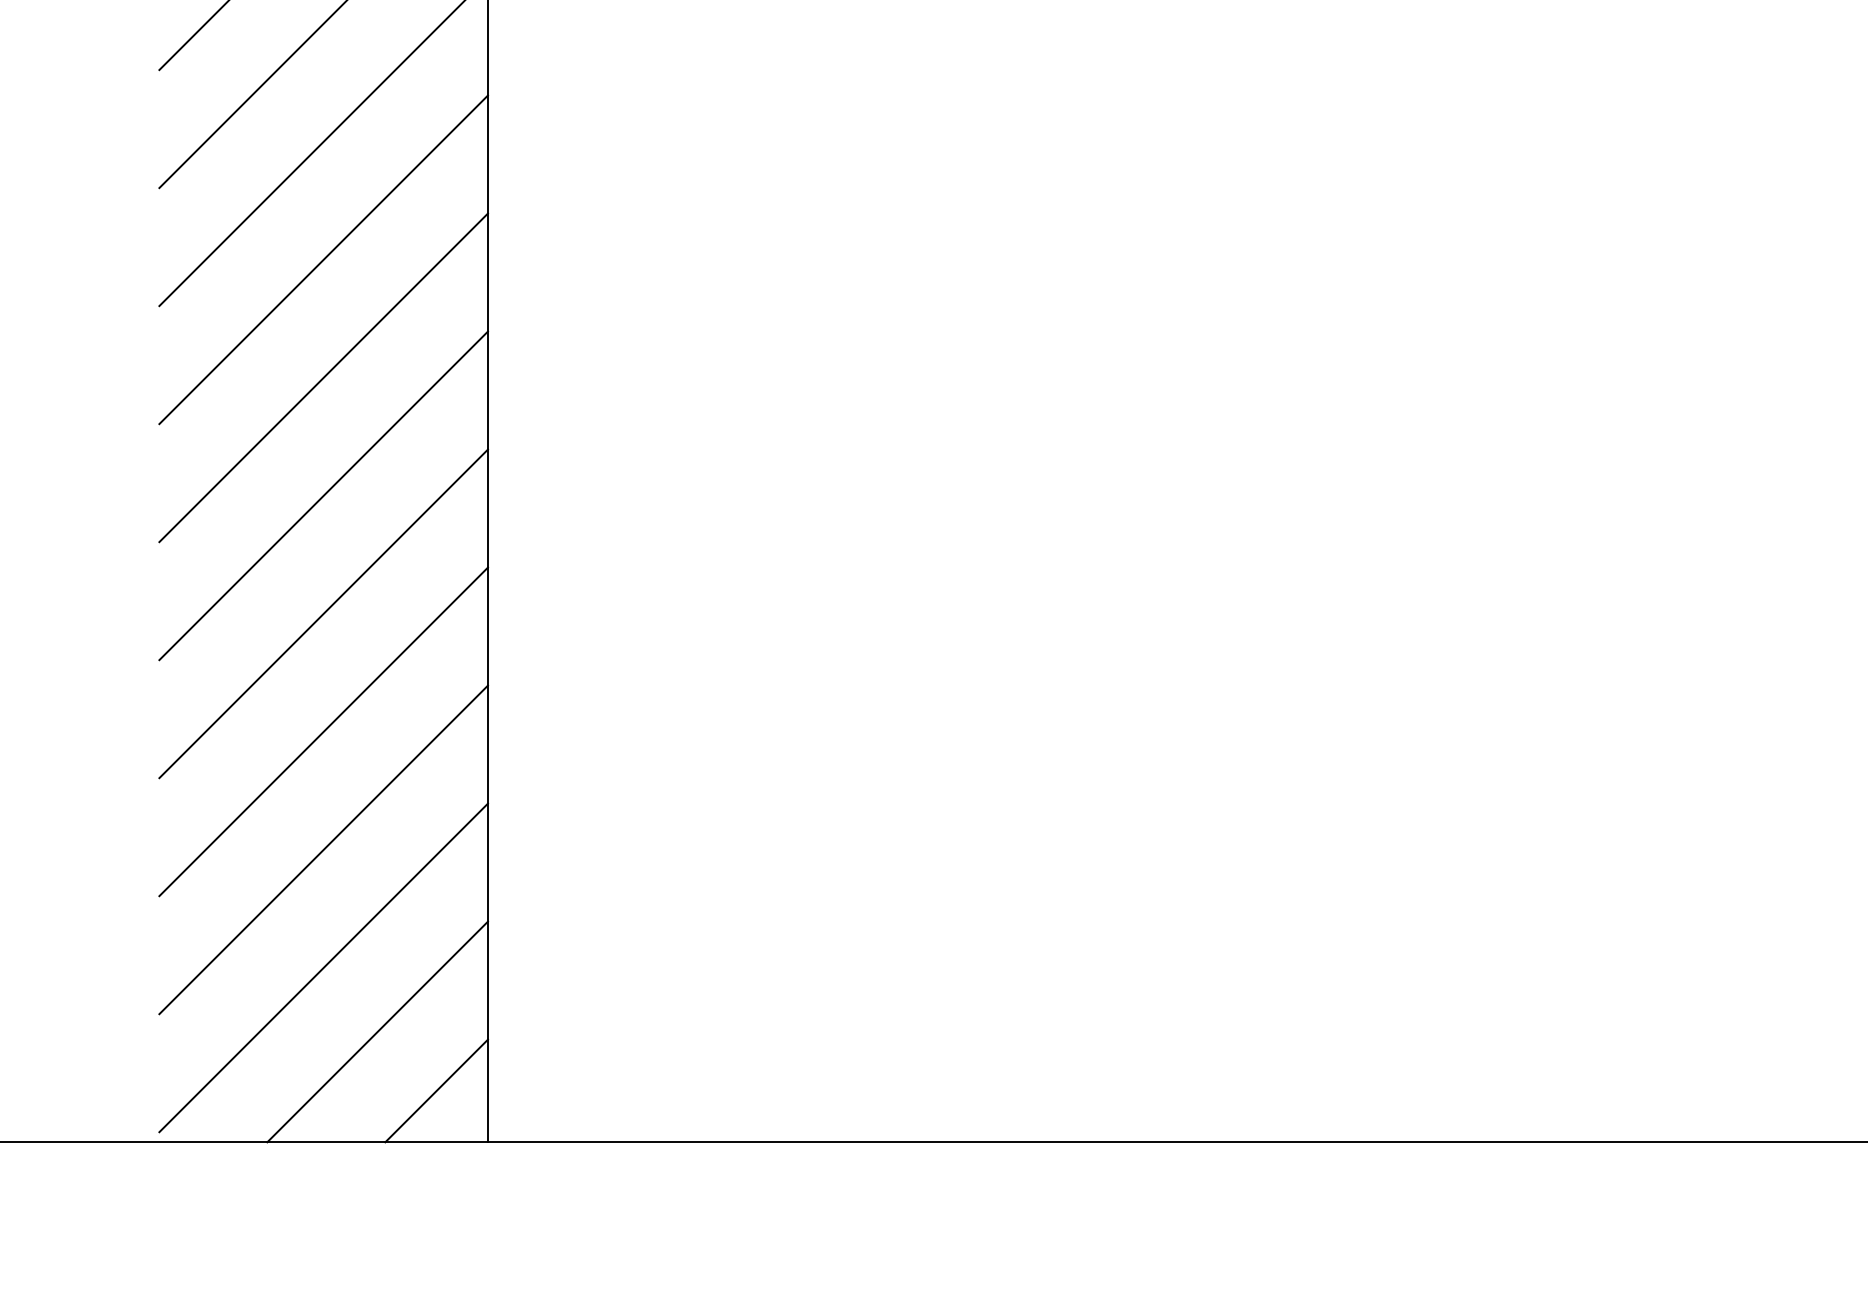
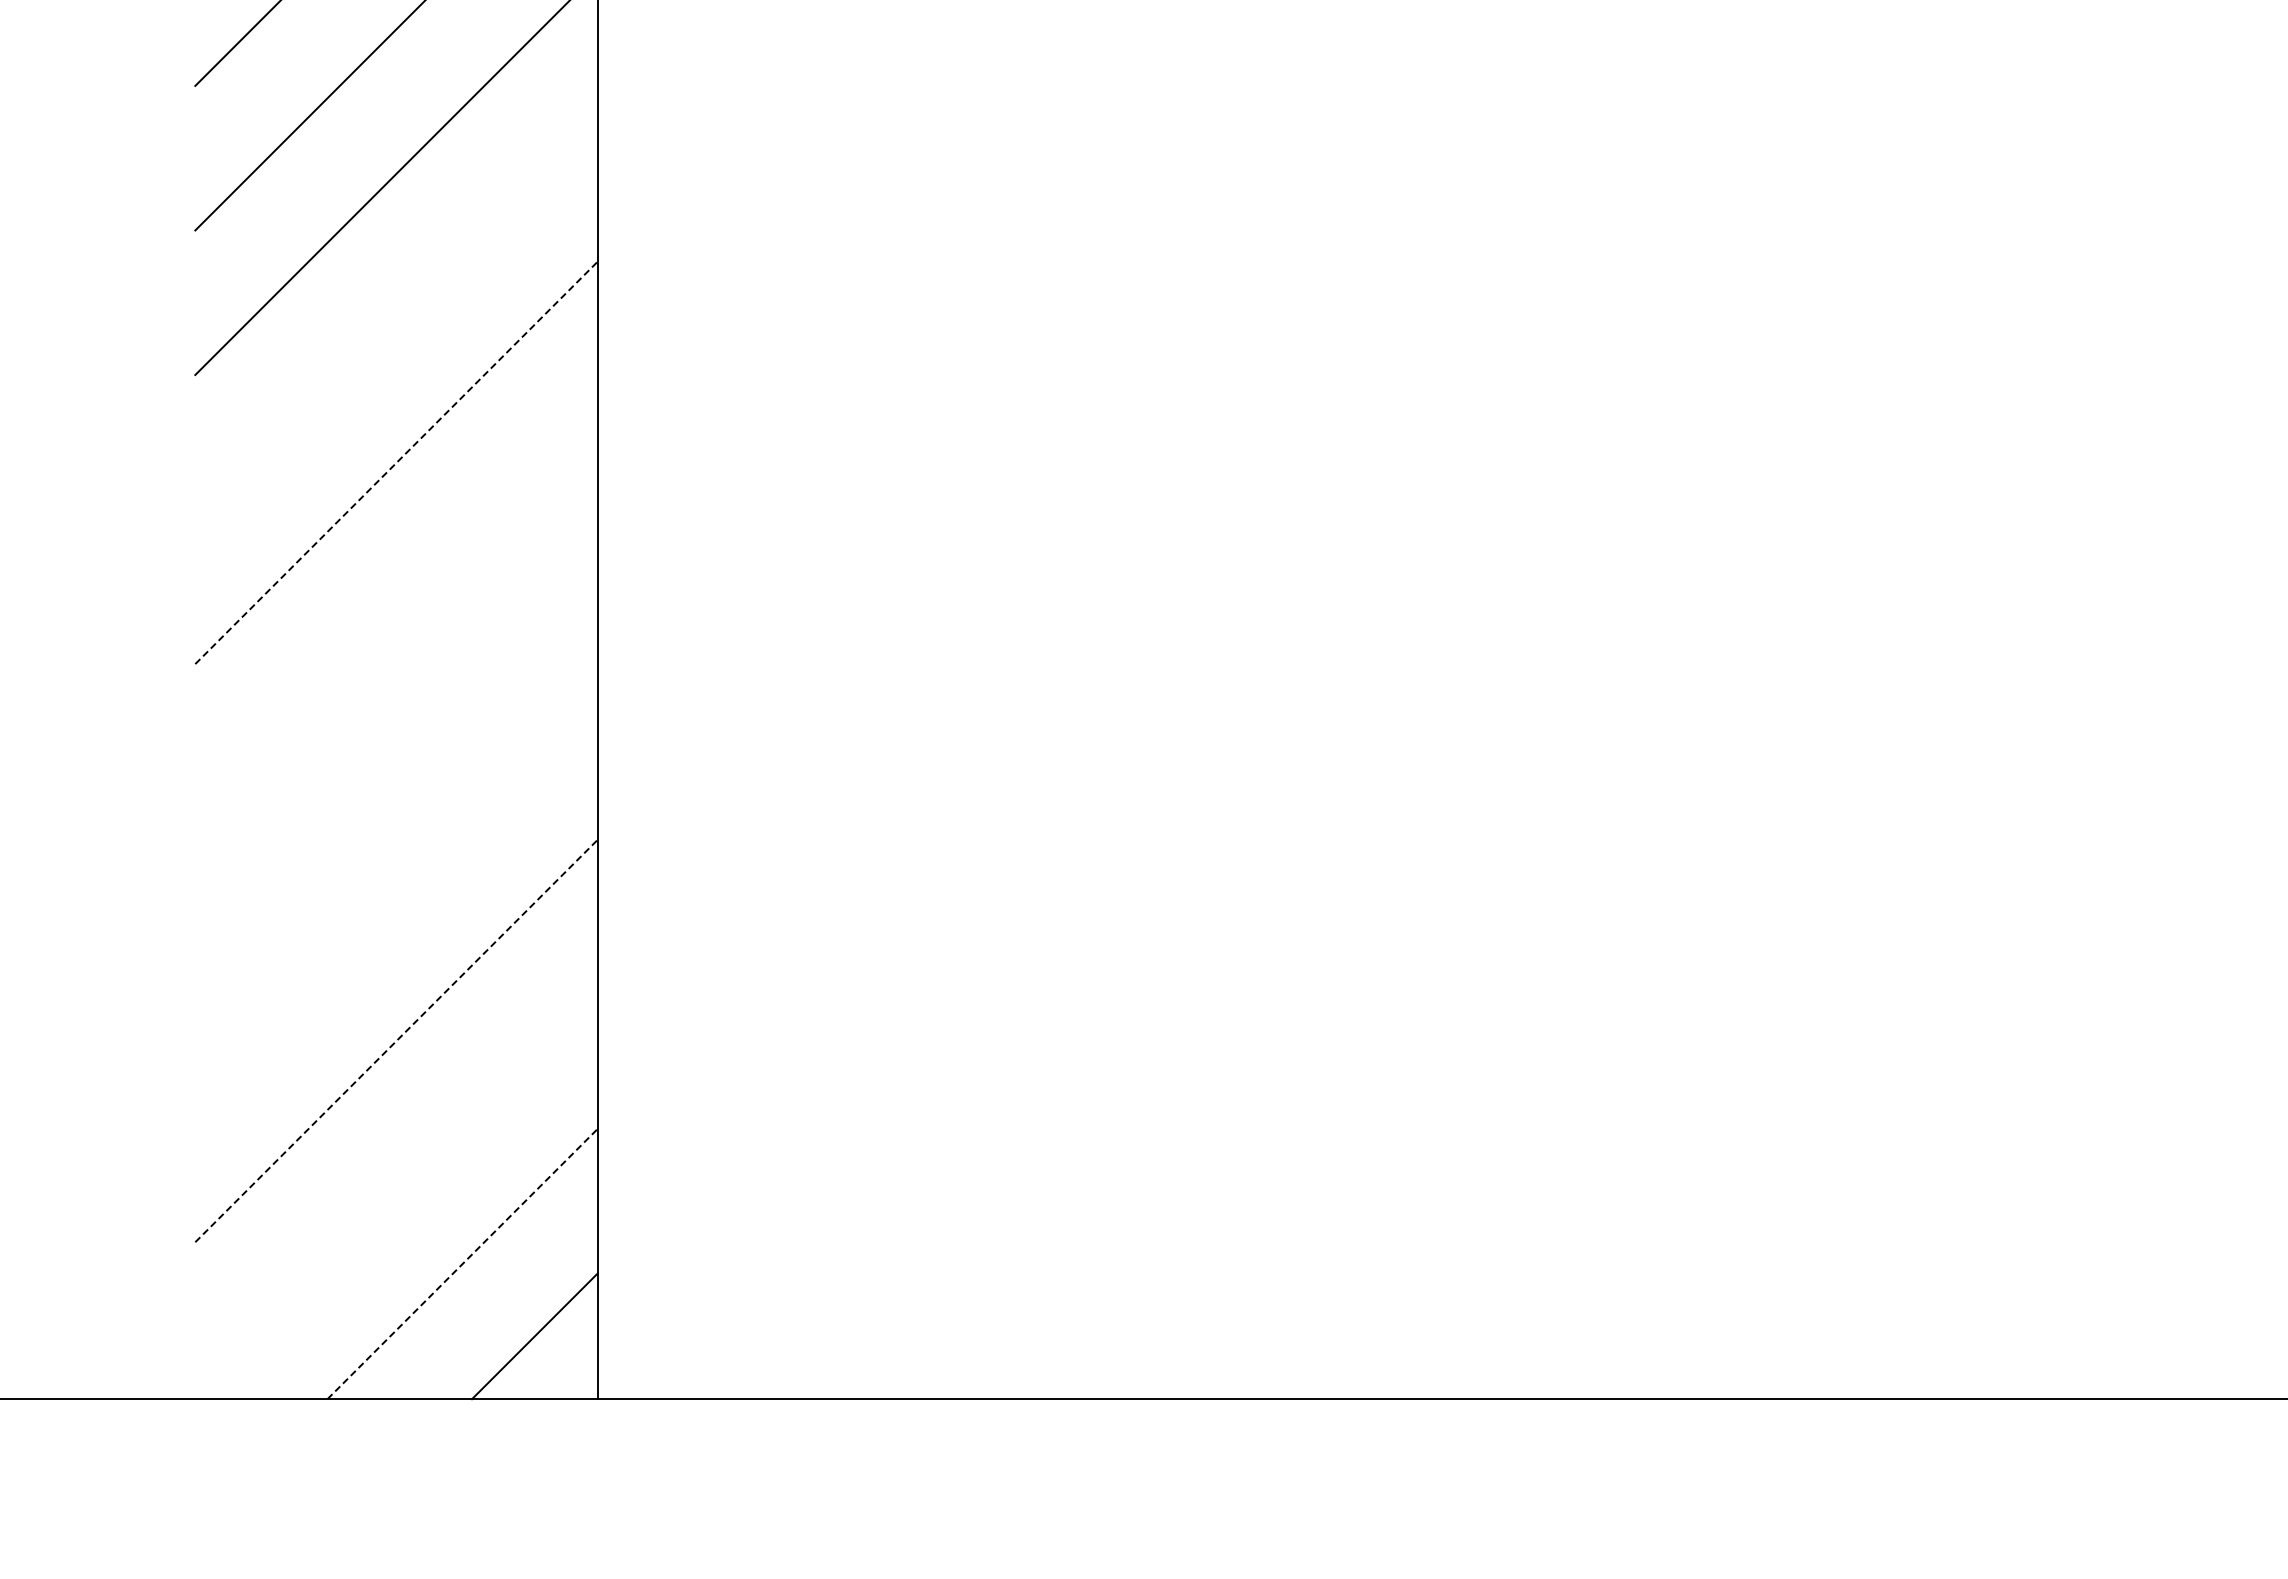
line: (323, 259) -> (396, 318), removed
line: (323, 377) -> (396, 462), solid -> dashed
line: (323, 495) -> (396, 607), removed
line: (323, 613) -> (396, 751), removed
line: (323, 731) -> (396, 896), removed
line: (323, 850) -> (396, 1041), solid -> dashed
line: (323, 967) -> (396, 1185), removed
line: (377, 1031) -> (462, 1263), solid -> dashed

